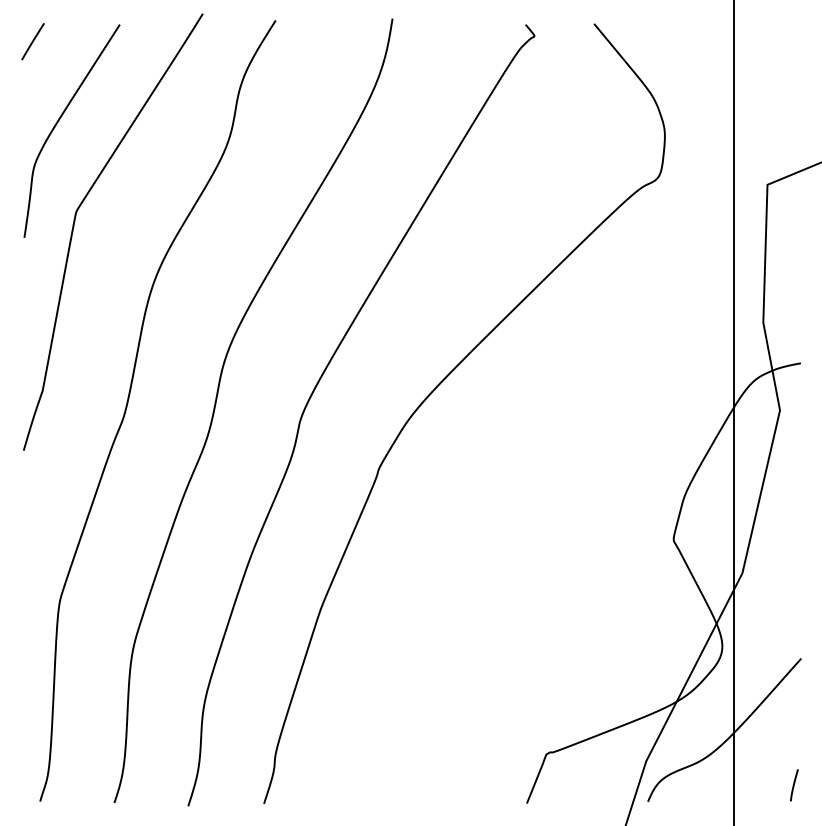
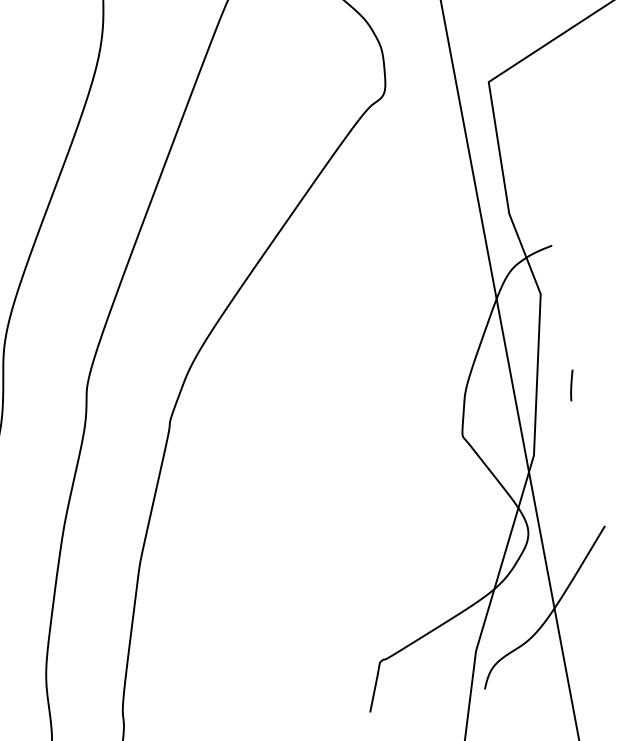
line: (794, 785) -> (572, 385), moved

